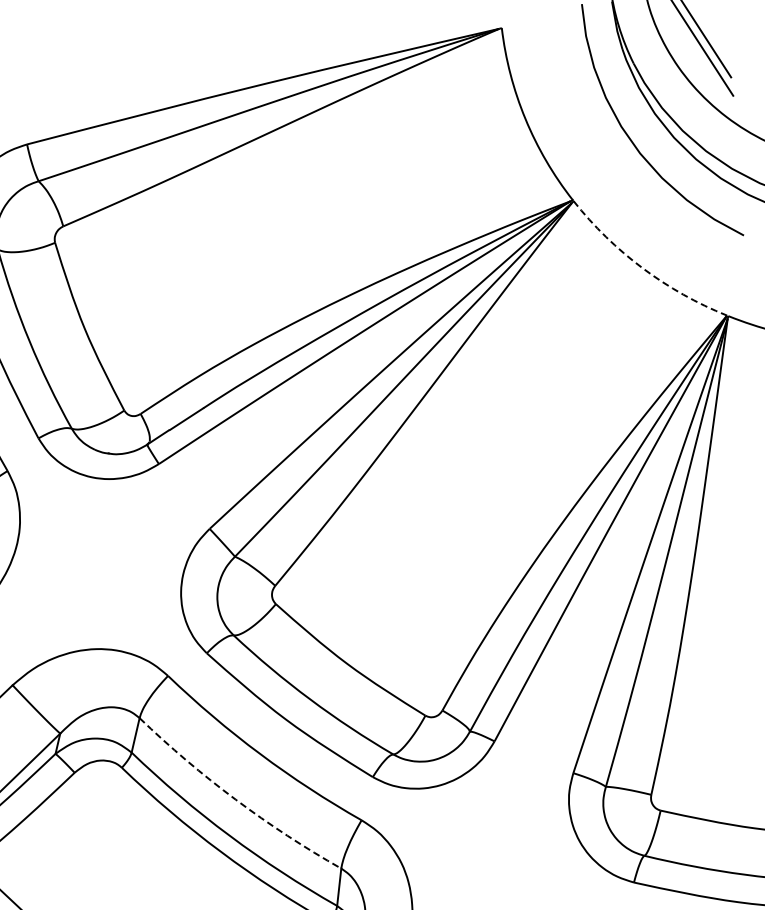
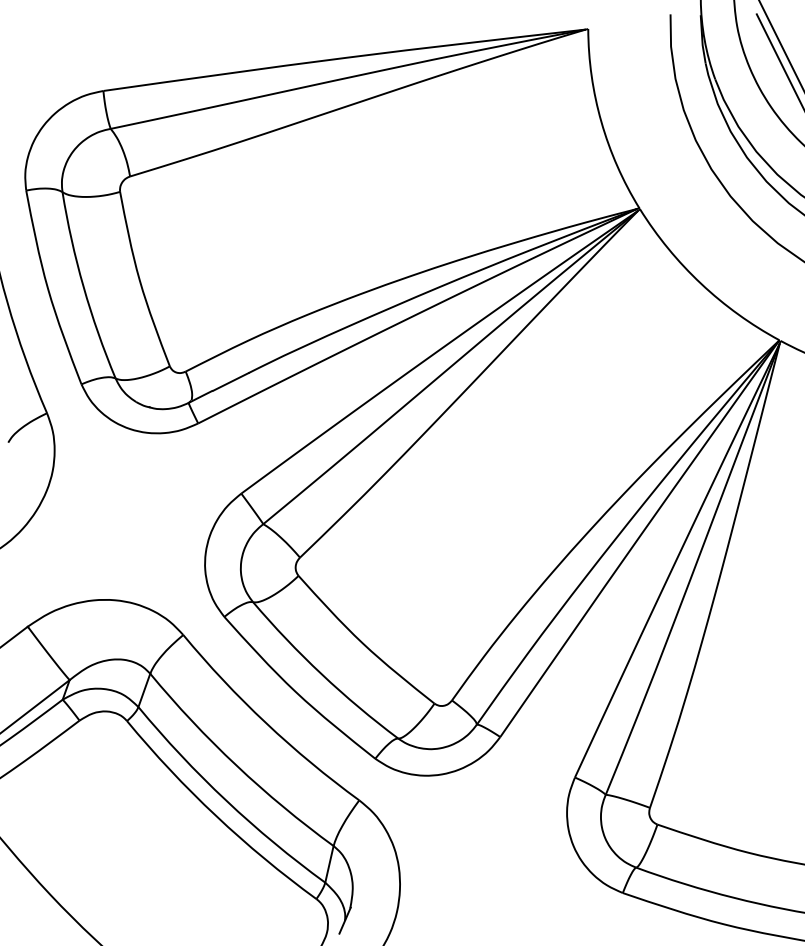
arc: (643, 268) -> (701, 283), dashed -> solid
arc: (235, 799) -> (236, 765), dashed -> solid

